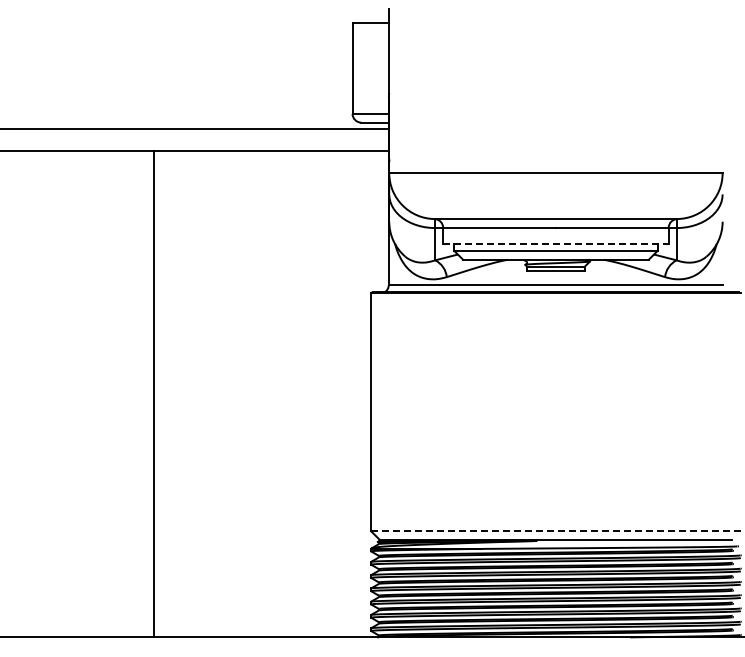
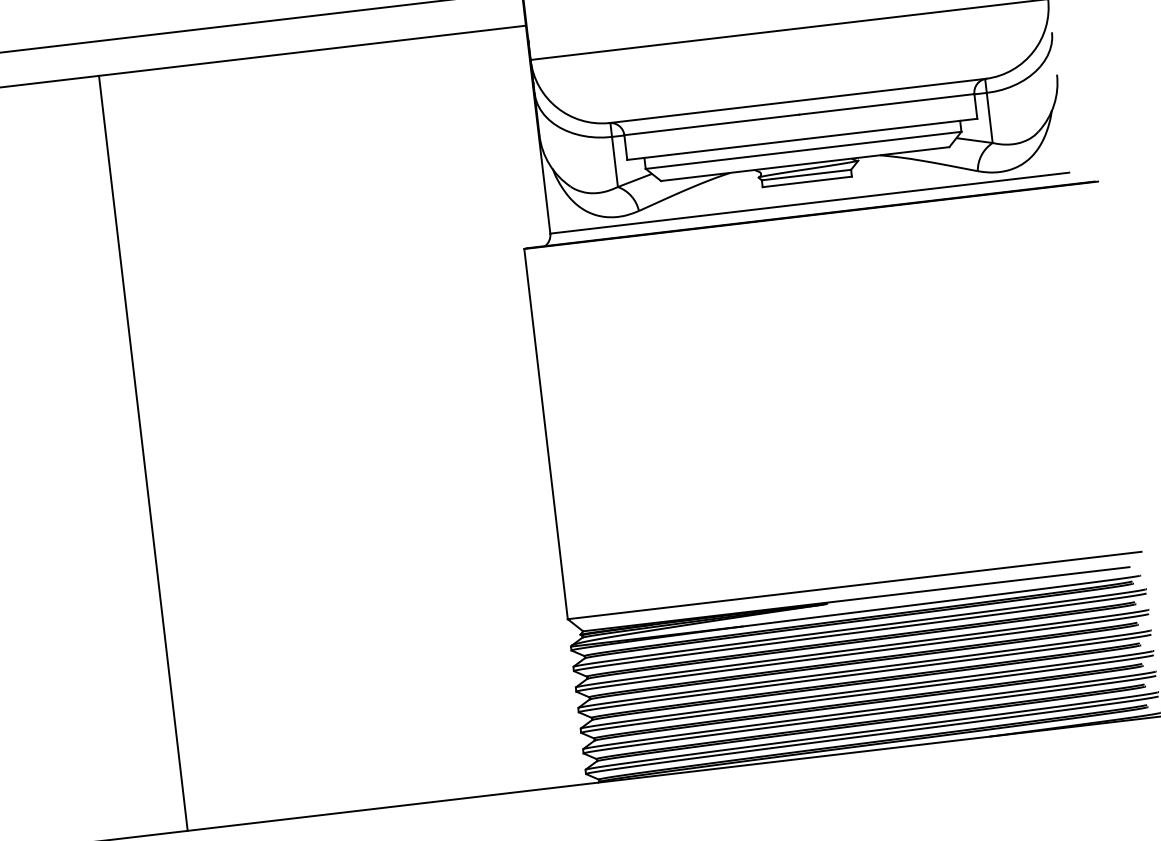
line: (555, 243) -> (801, 138), dashed -> solid
line: (153, 393) -> (142, 452), moved
line: (555, 531) -> (854, 585), dashed -> solid

